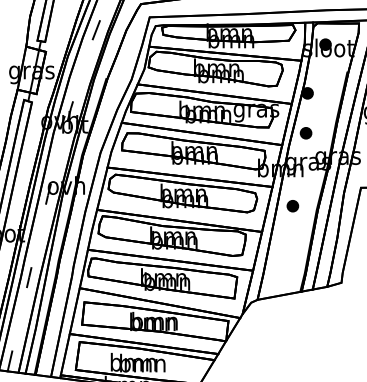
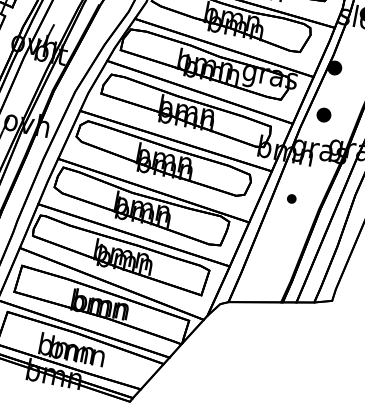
part: (292, 206) -> (291, 199), size x0.6

